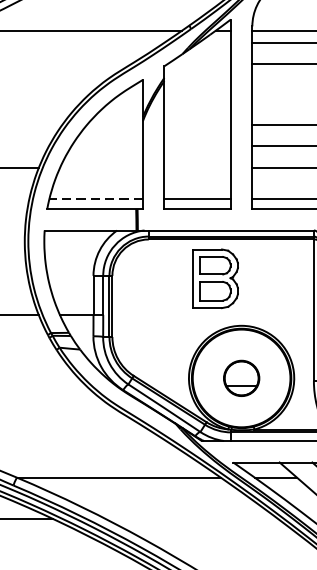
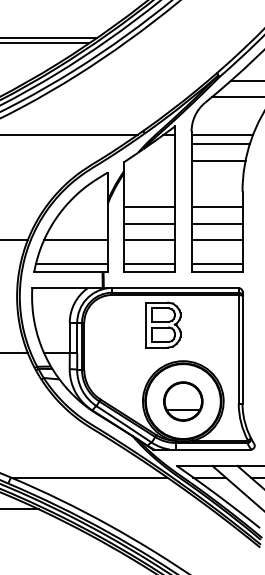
line: (197, 125) -> (149, 207), added
line: (197, 146) -> (149, 223), added
line: (100, 168) -> (75, 240), added
line: (197, 168) -> (149, 240), added
line: (95, 199) -> (71, 264), dashed -> solid
part: (241, 378) -> (183, 401), size x1.43

